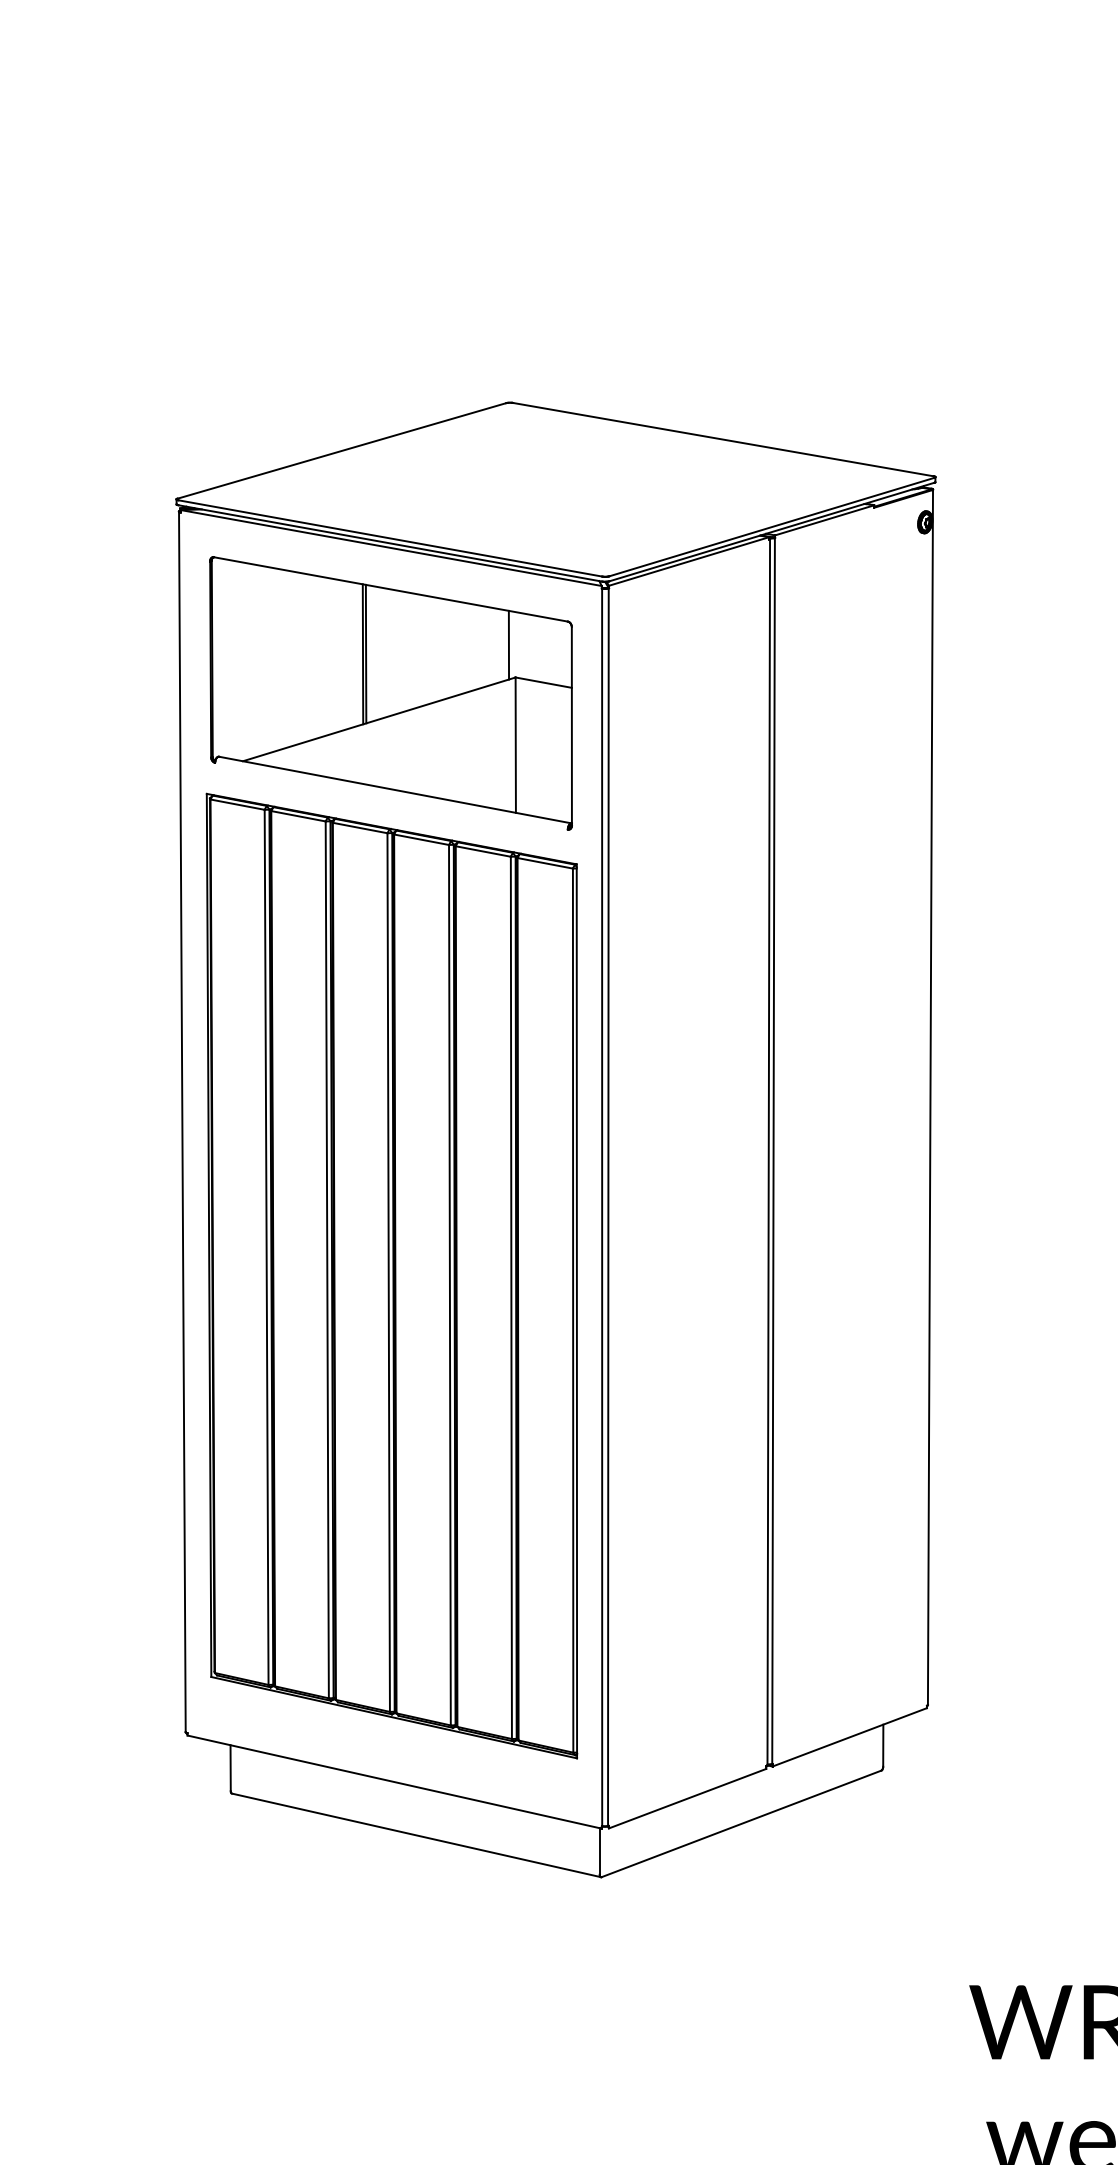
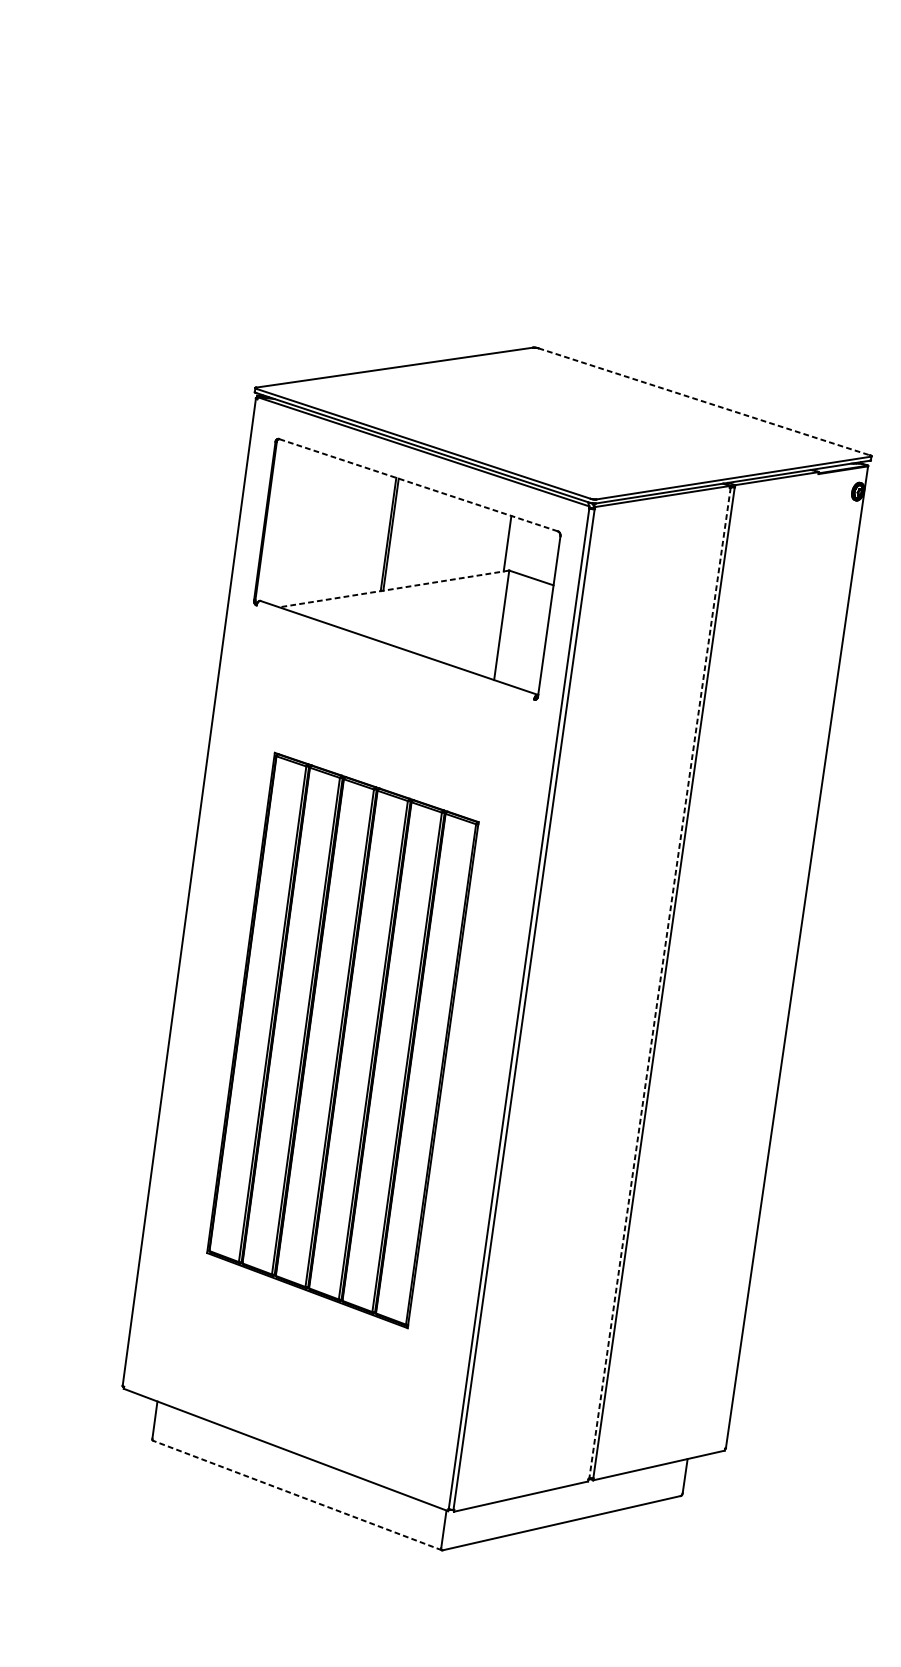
line: (723, 439) -> (704, 401), solid -> dashed
line: (390, 589) -> (418, 485), solid -> dashed
line: (378, 719) -> (393, 588), solid -> dashed
line: (768, 1152) -> (659, 983), solid -> dashed
part: (391, 1275) -> (340, 1039), size x0.7
line: (416, 1835) -> (297, 1495), solid -> dashed

